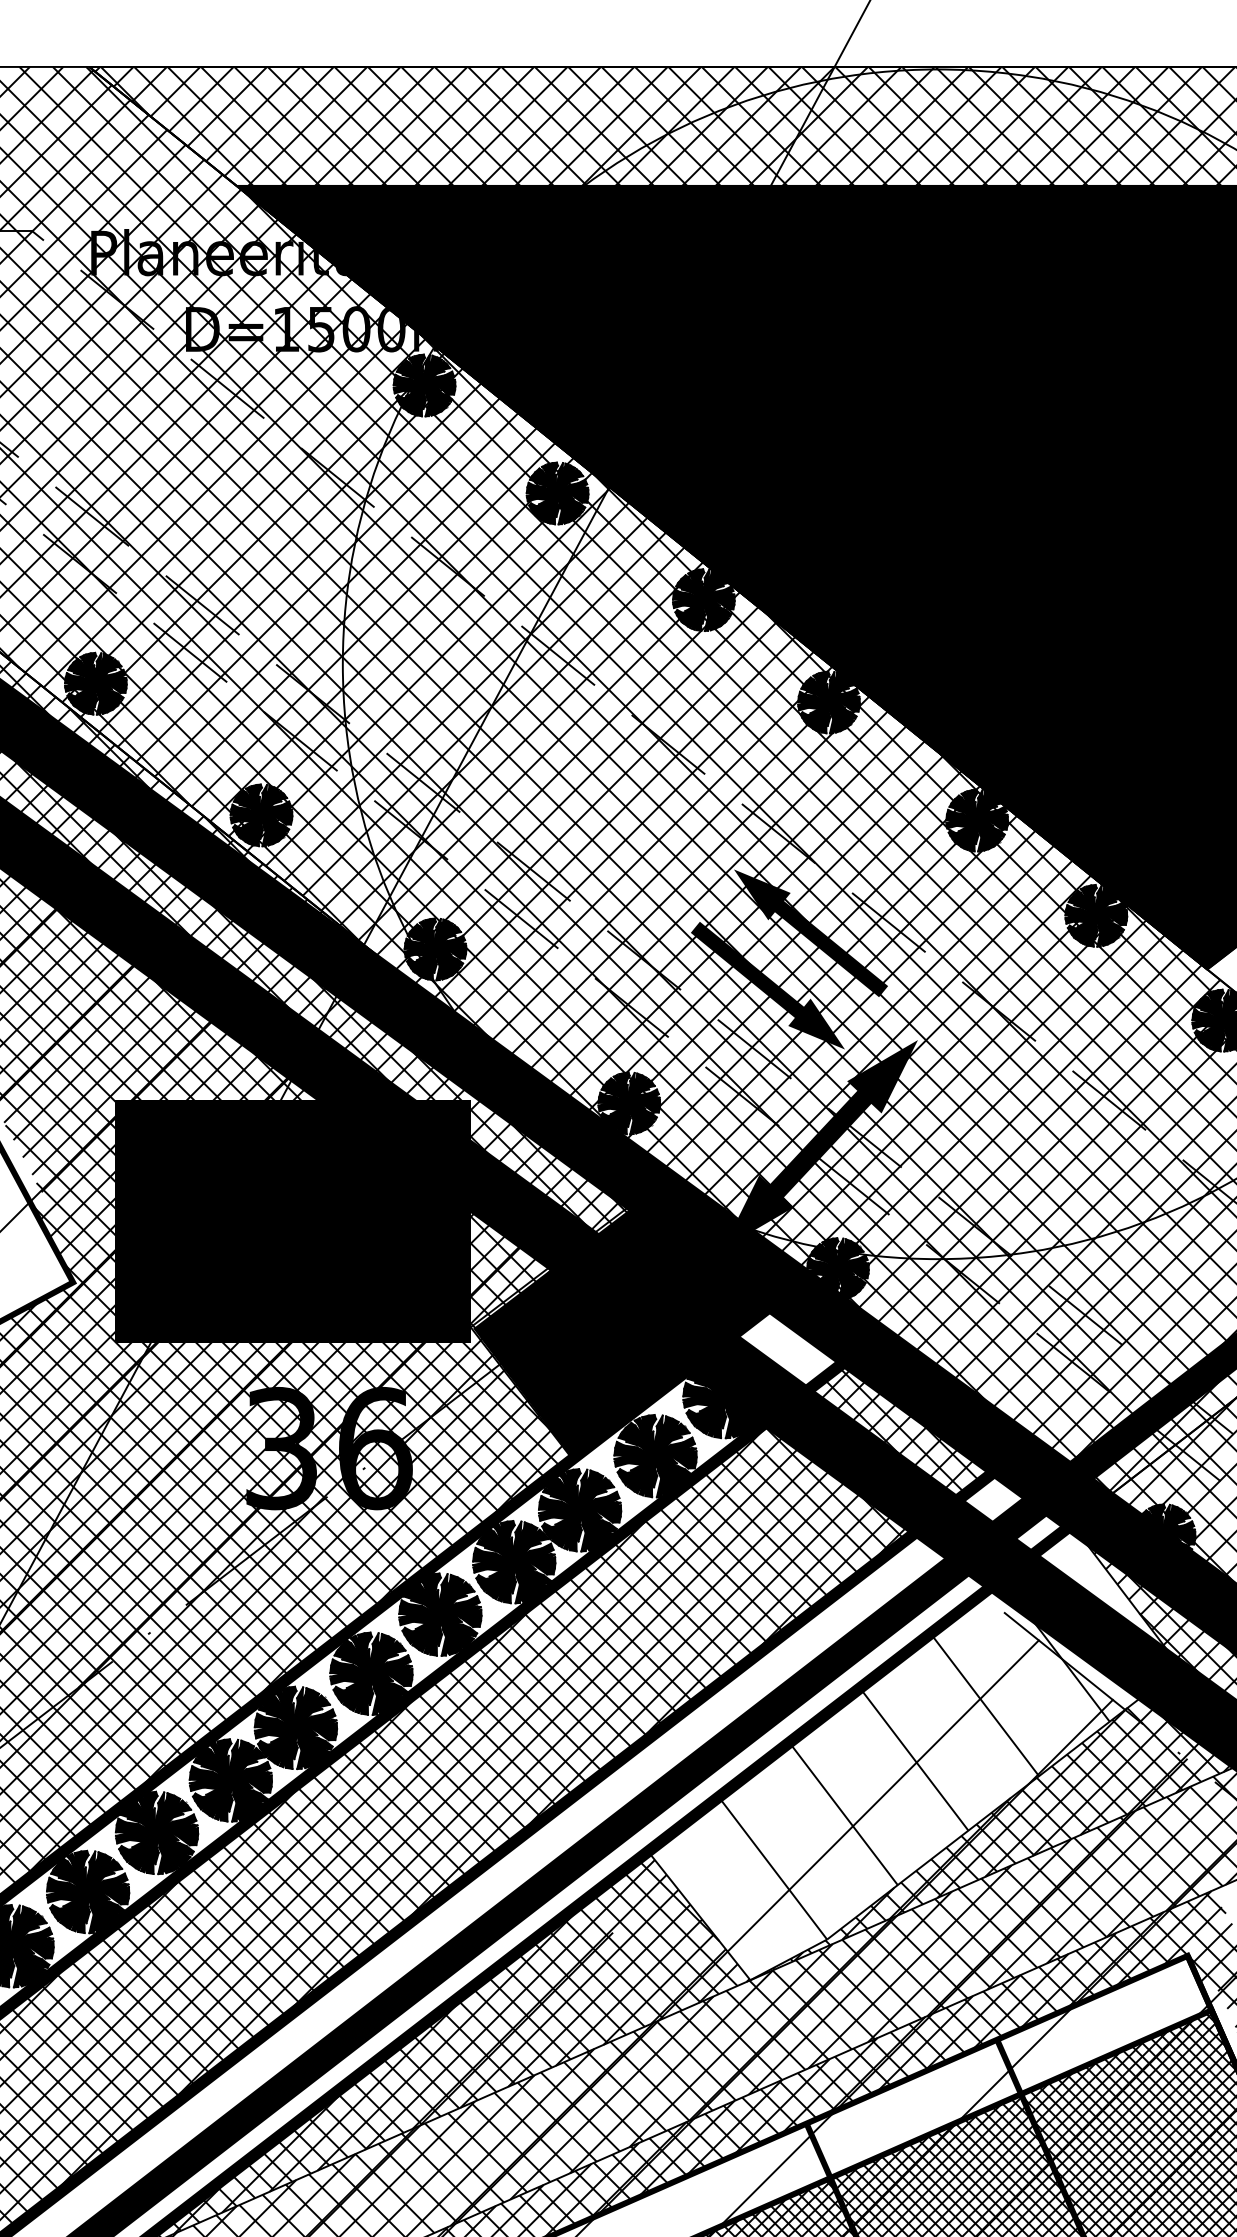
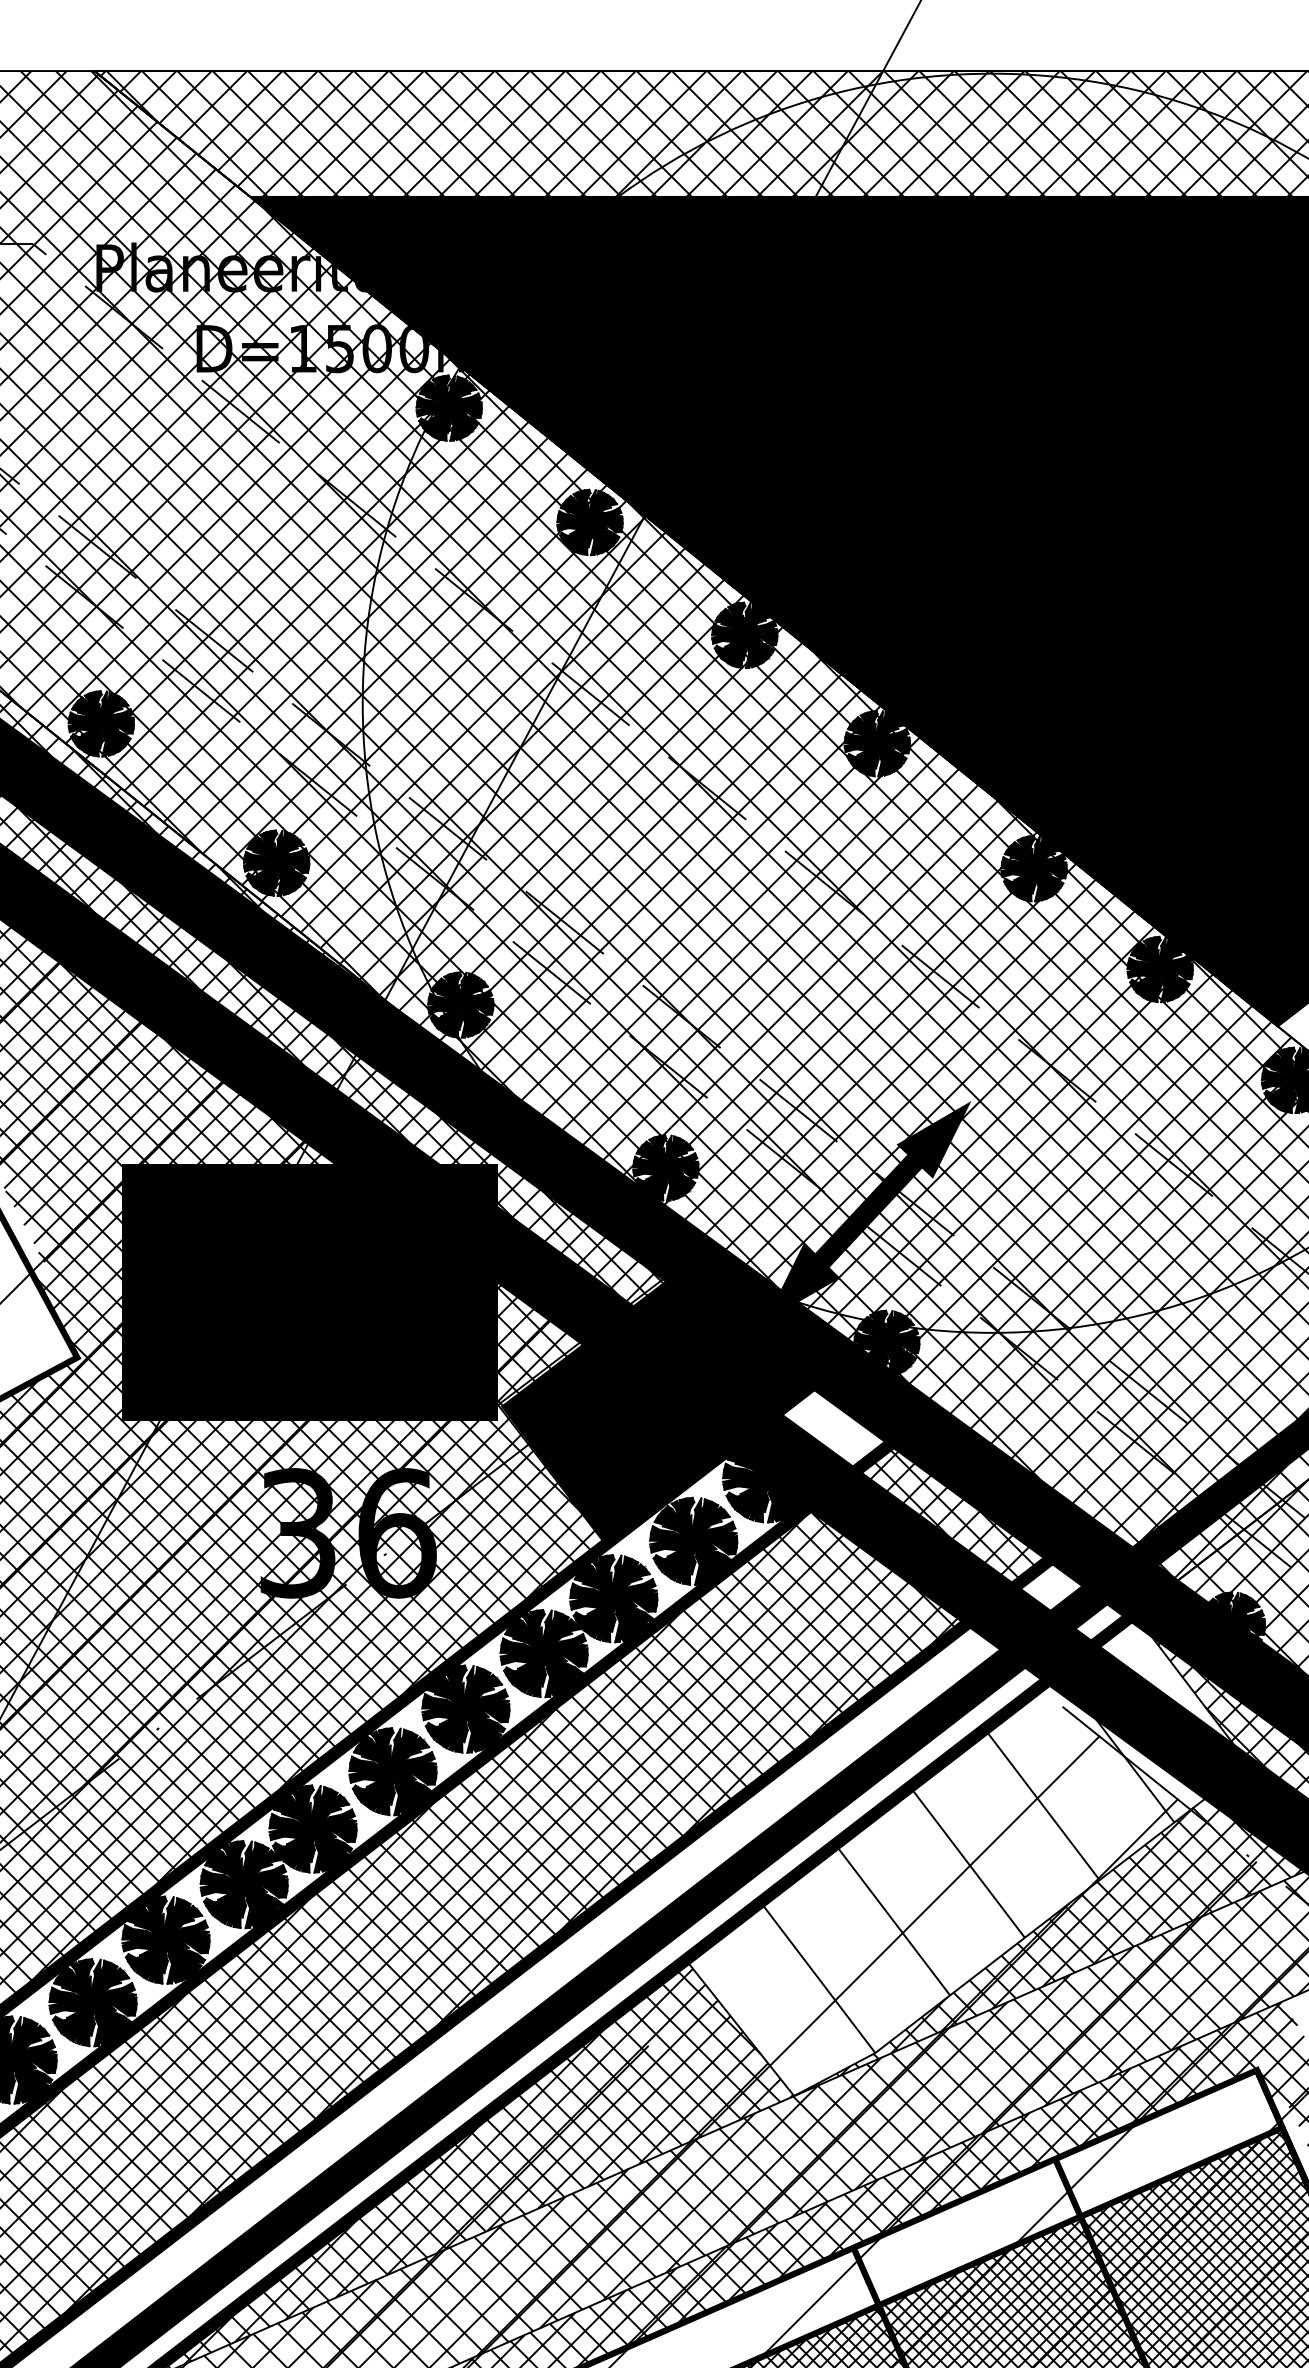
fill: (810, 932) -> (857, 987), removed
fill: (767, 985) -> (812, 1043), removed

